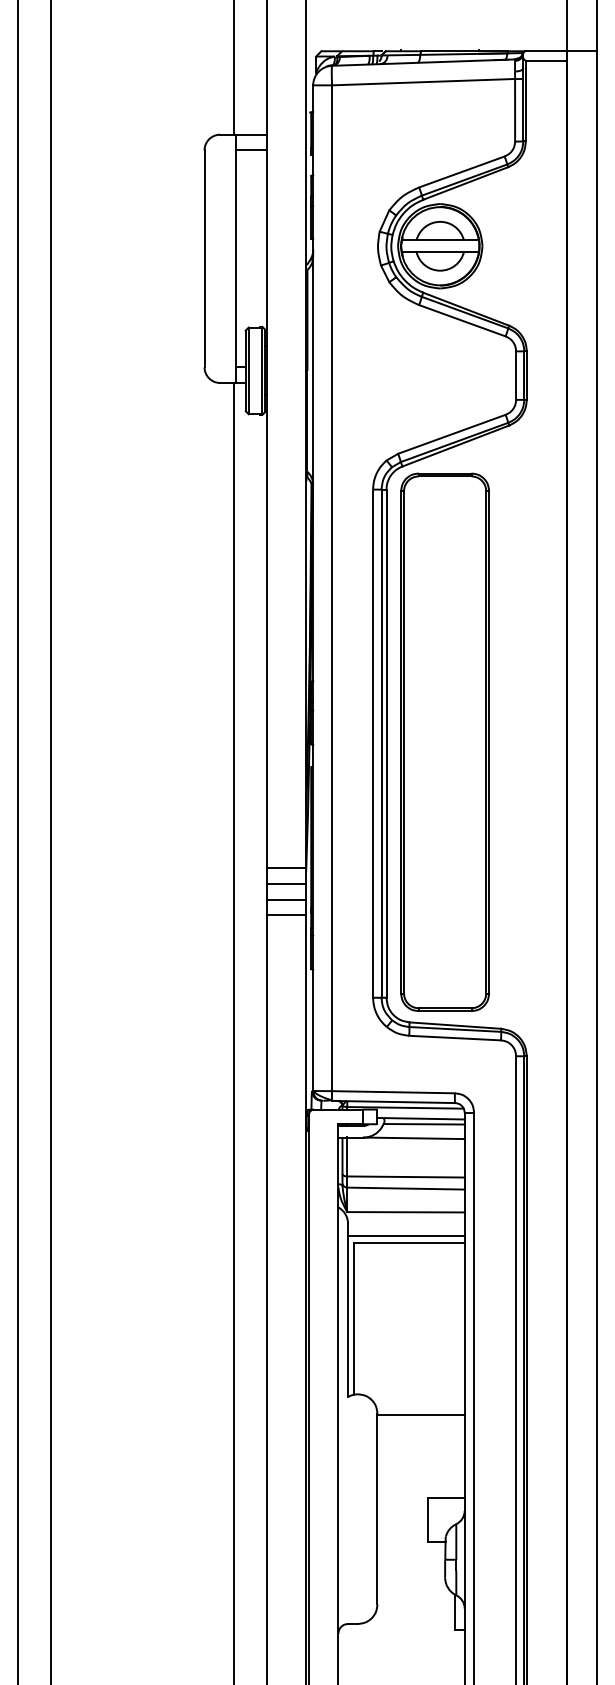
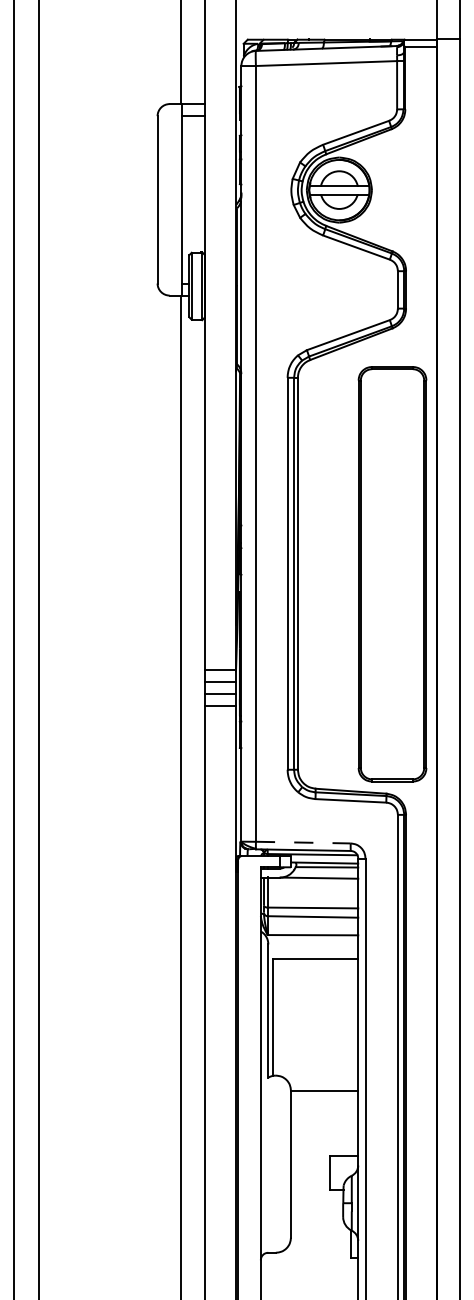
part: (444, 741) -> (392, 573), moved
line: (393, 1092) -> (303, 842), solid -> dashed
line: (406, 1235) -> (313, 953), removed

